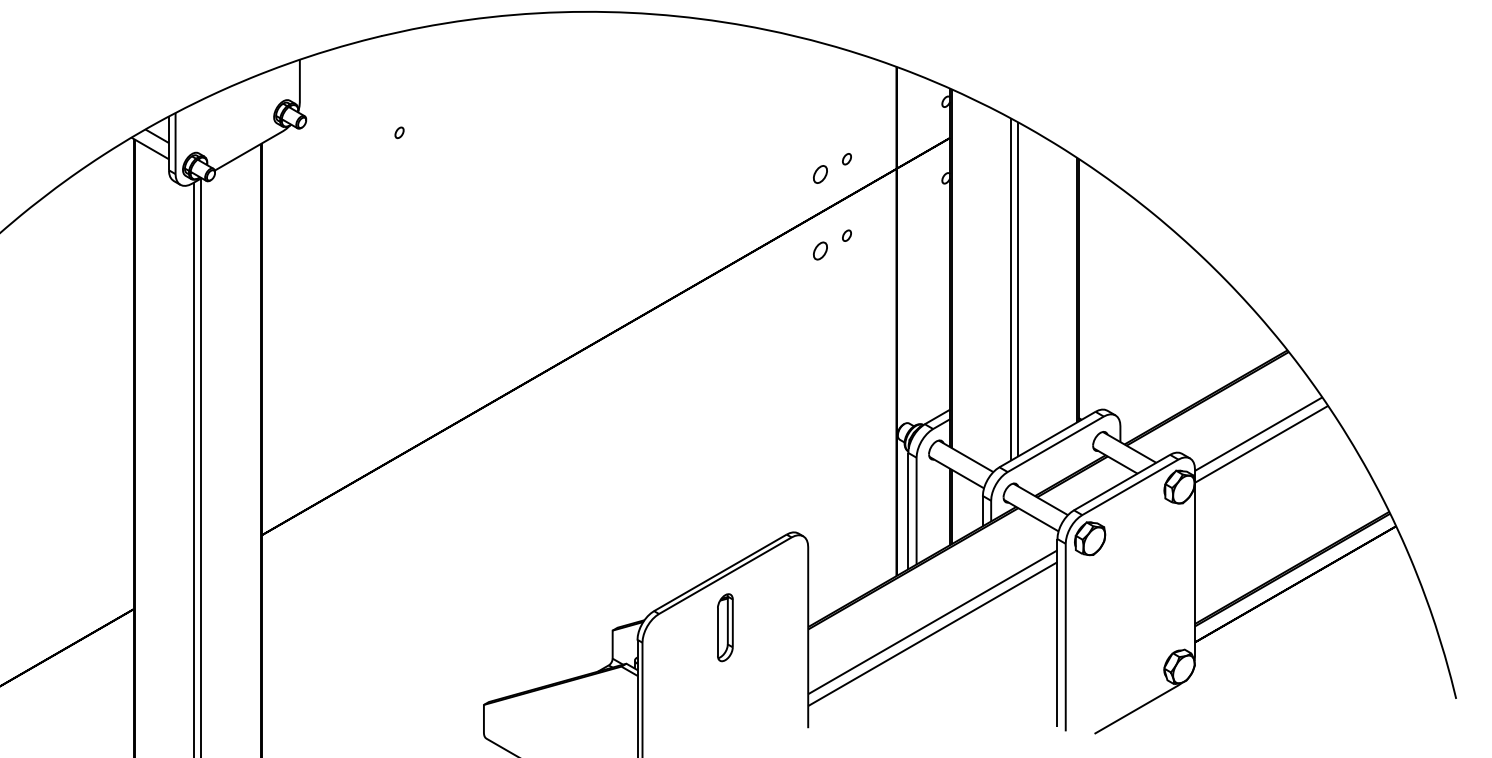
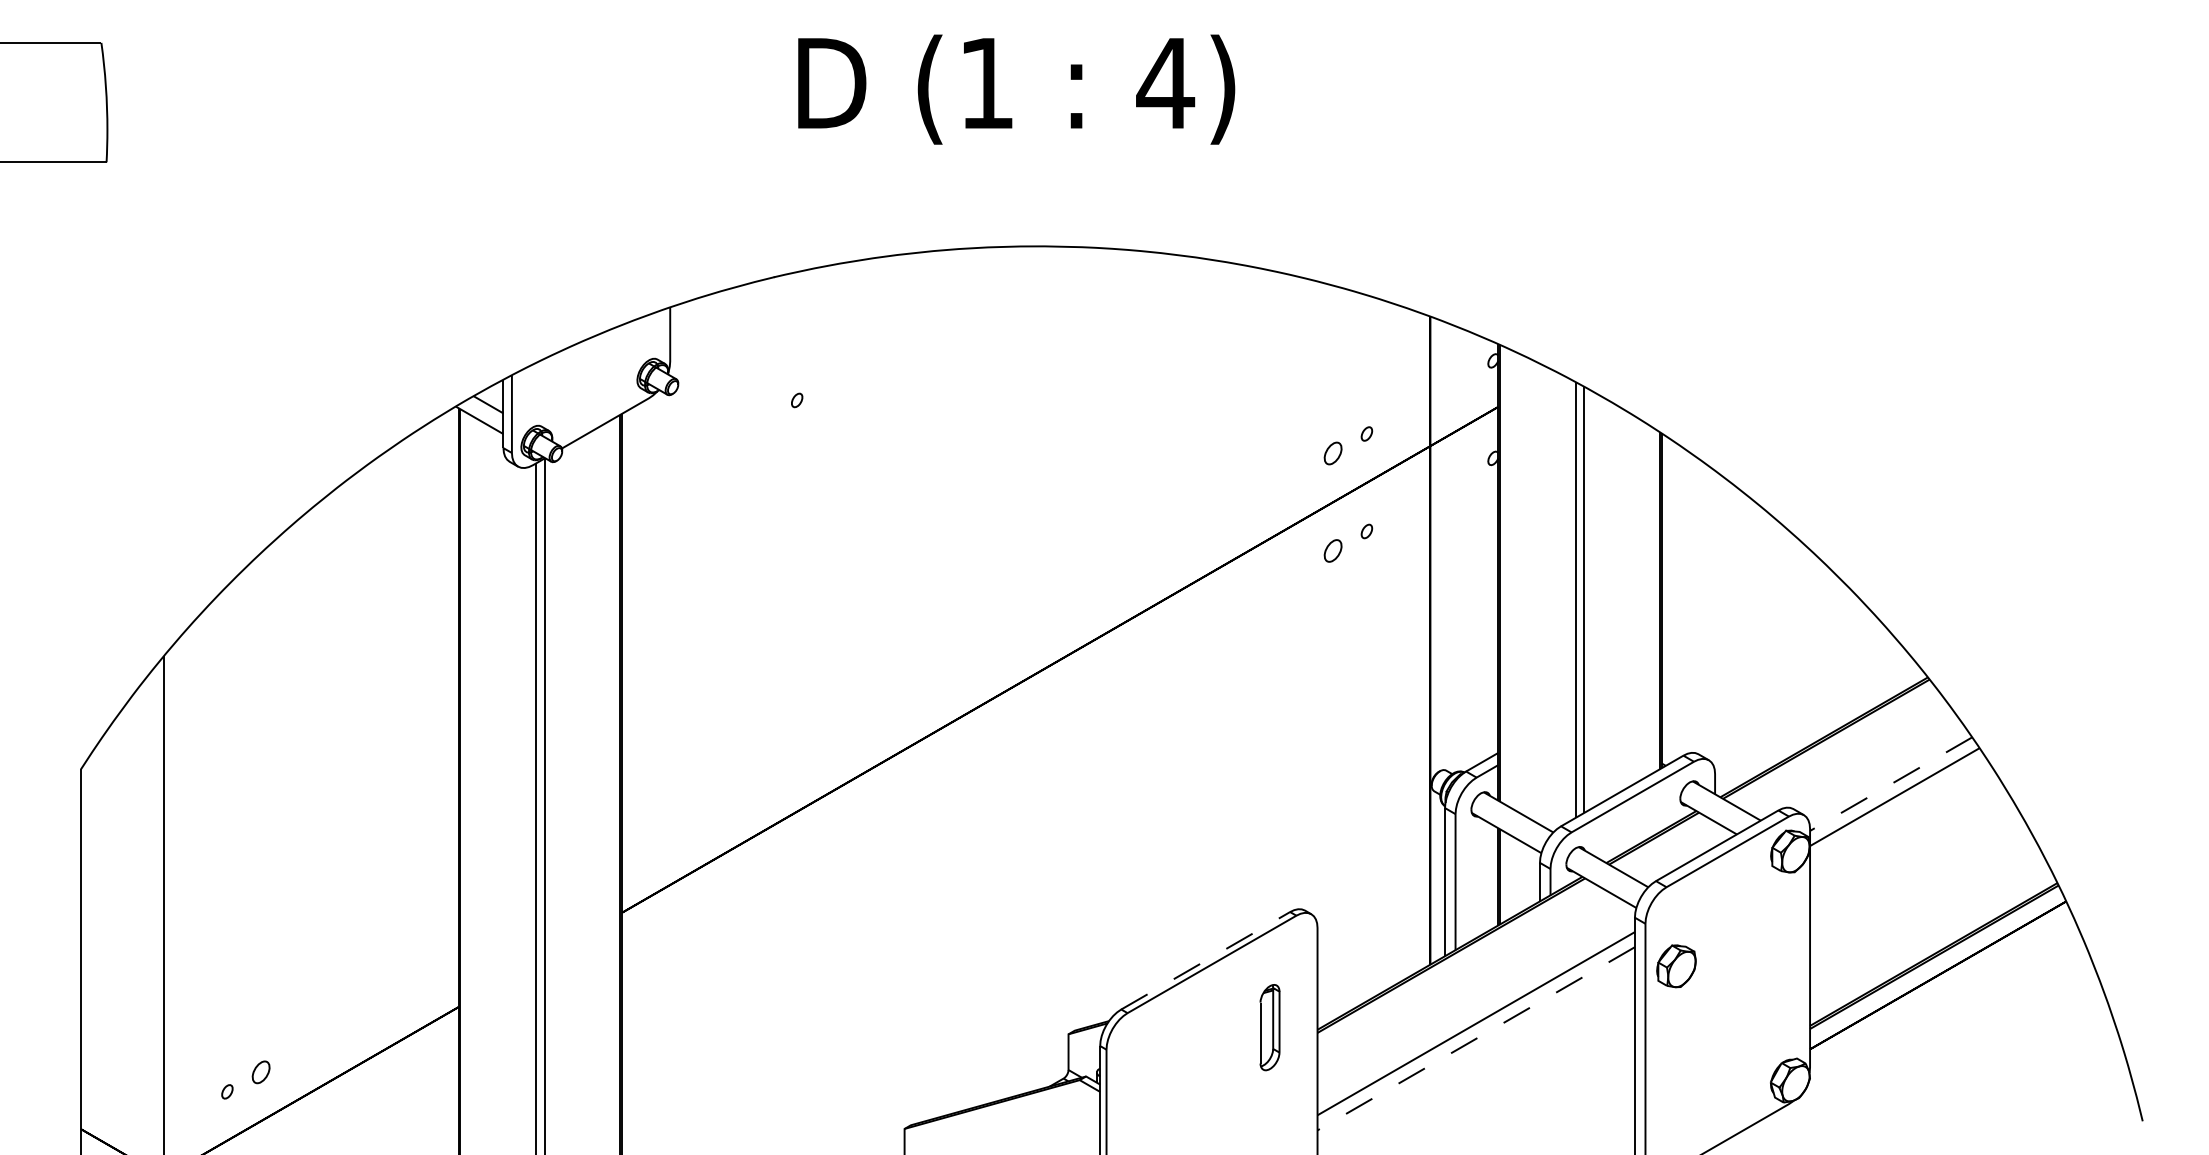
line: (1258, 434) -> (1891, 784), solid -> dashed
part: (1090, 538) -> (1676, 966), moved
line: (721, 572) -> (1206, 960), solid -> dashed
part: (724, 627) -> (1269, 1027), moved
line: (932, 634) -> (1475, 1039), solid -> dashed

